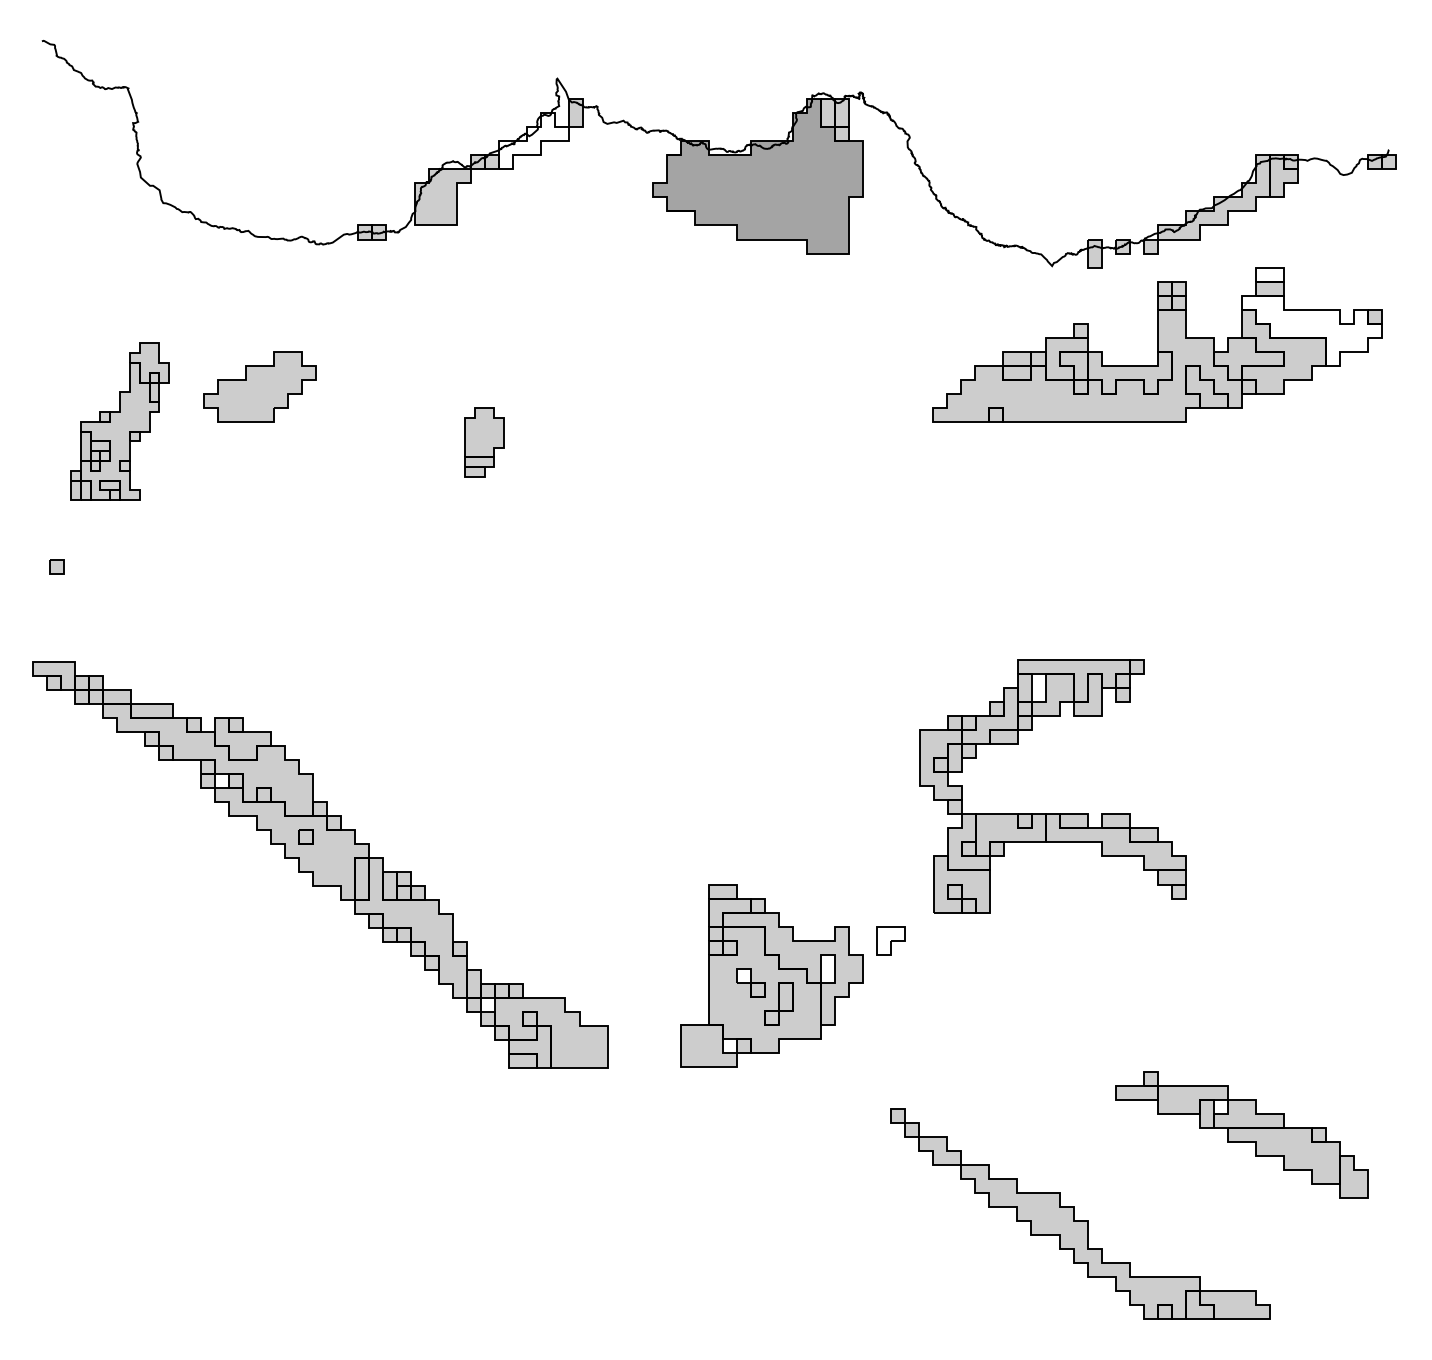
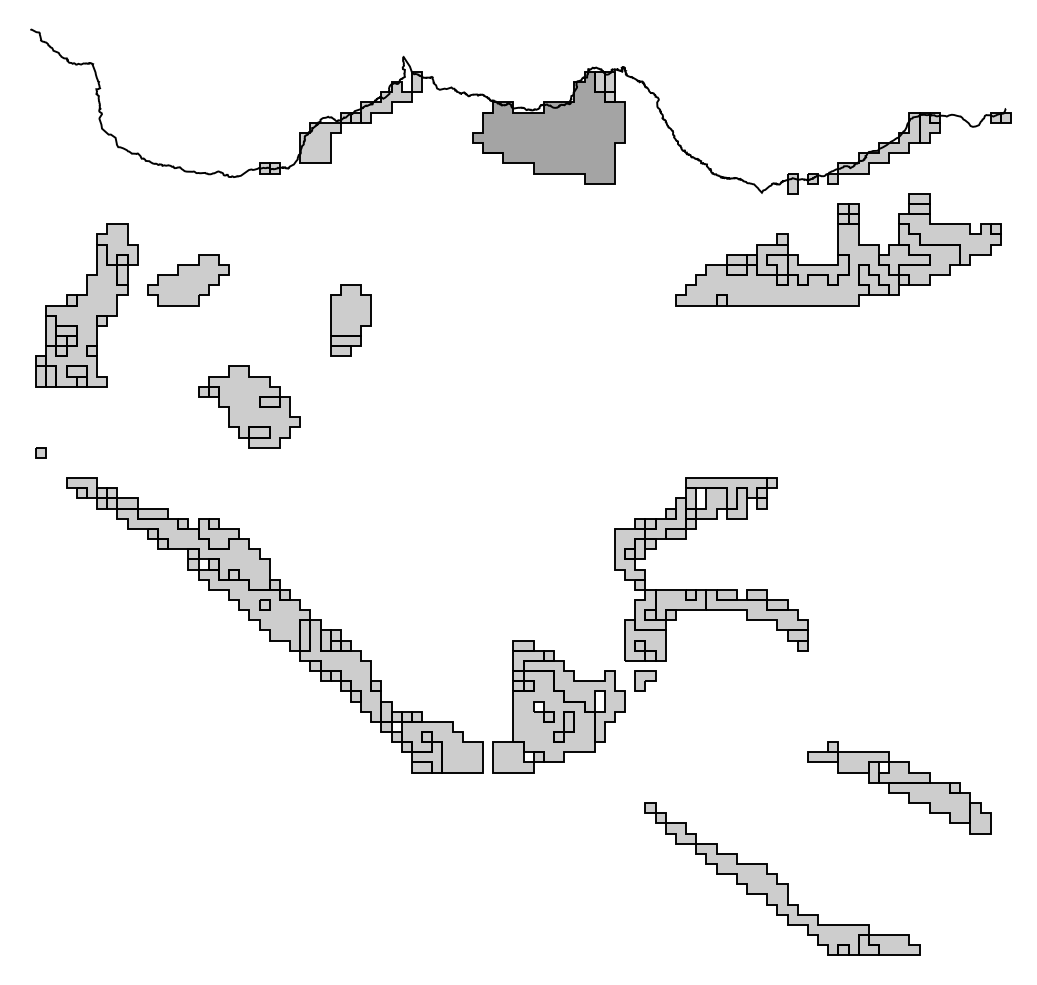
fill: (533, 141) -> (386, 102), added
fill: (1269, 274) -> (919, 198), added
fill: (1311, 330) -> (949, 239), added
part: (119, 421) -> (86, 305), size x1.43
part: (484, 442) -> (350, 320), size x1.43
part: (344, 561) -> (249, 406), added
part: (55, 566) -> (40, 452), moved
part: (1052, 813) -> (711, 589), moved
part: (319, 865) -> (274, 625), moved
fill: (891, 940) -> (645, 681), added
part: (1242, 1134) -> (899, 787), moved

